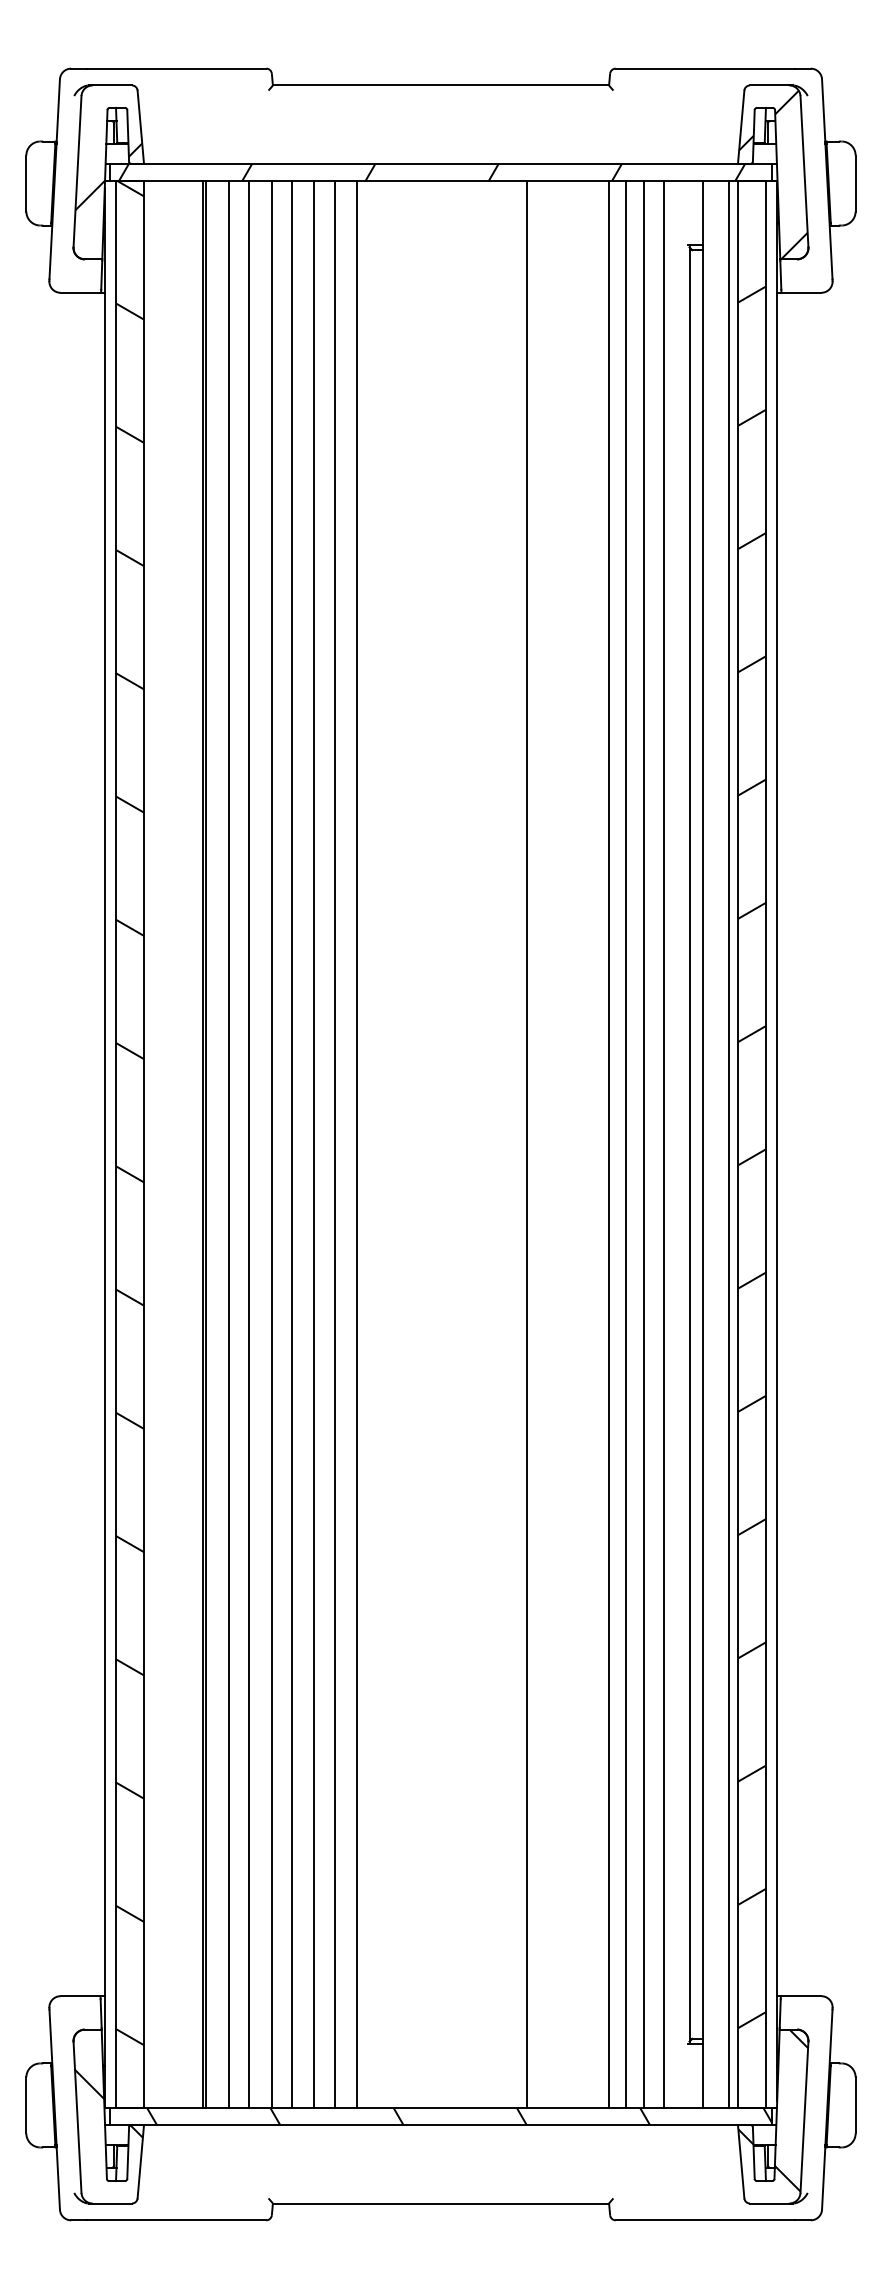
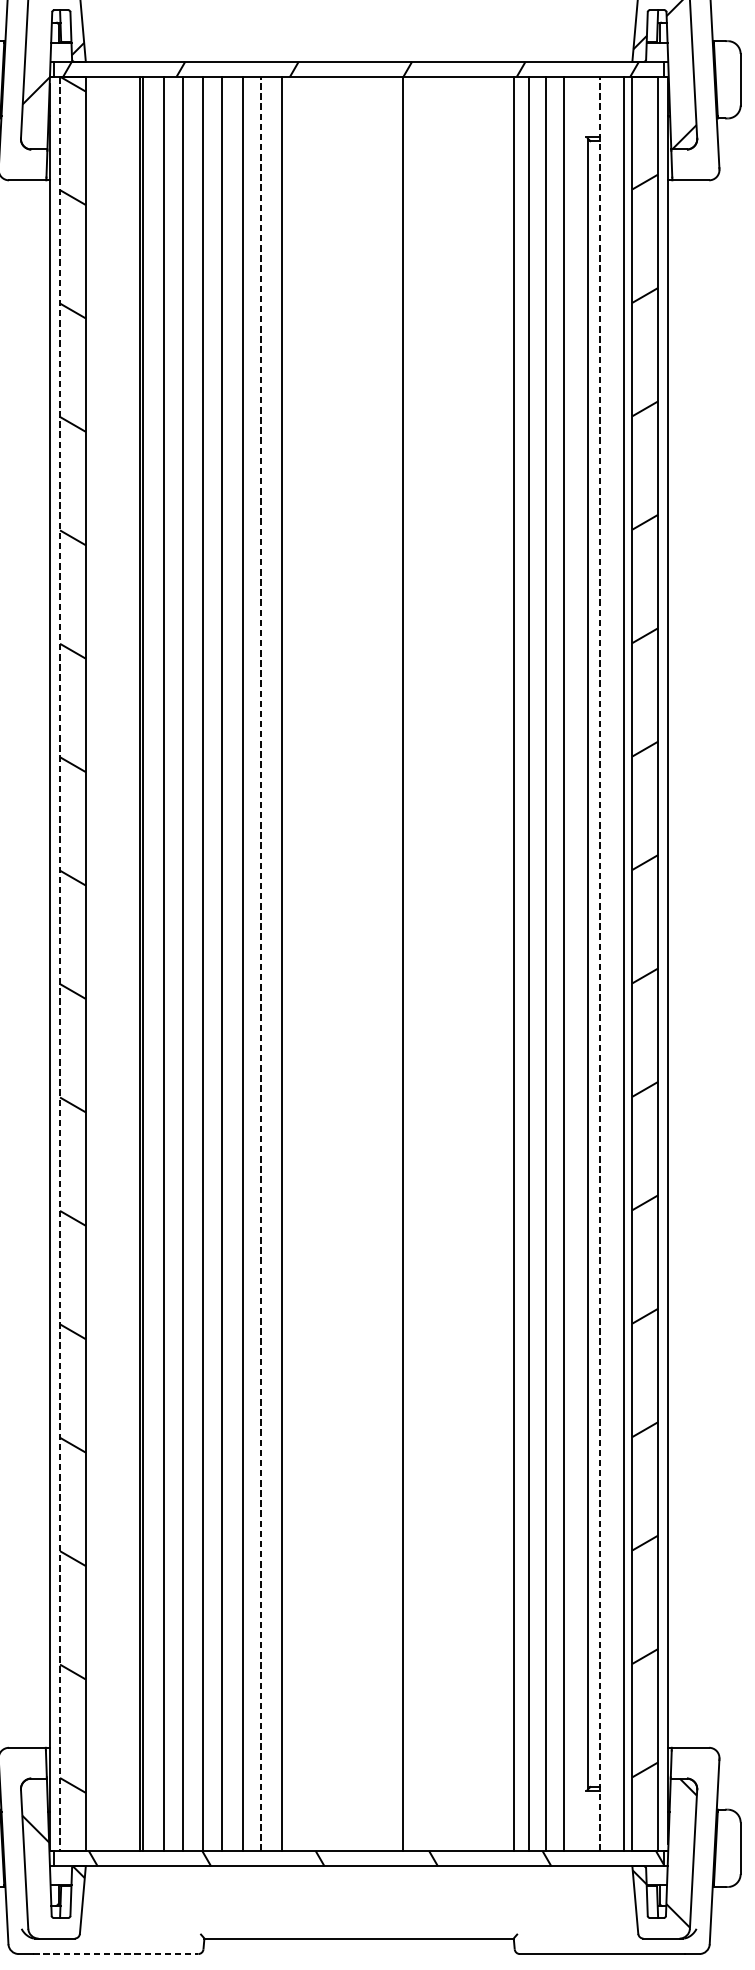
line: (116, 1144) -> (60, 964), solid -> dashed
line: (334, 1144) -> (261, 964), solid -> dashed
line: (527, 1144) -> (402, 964), moved
line: (703, 1144) -> (600, 964), solid -> dashed
line: (176, 2220) -> (115, 1954), solid -> dashed

